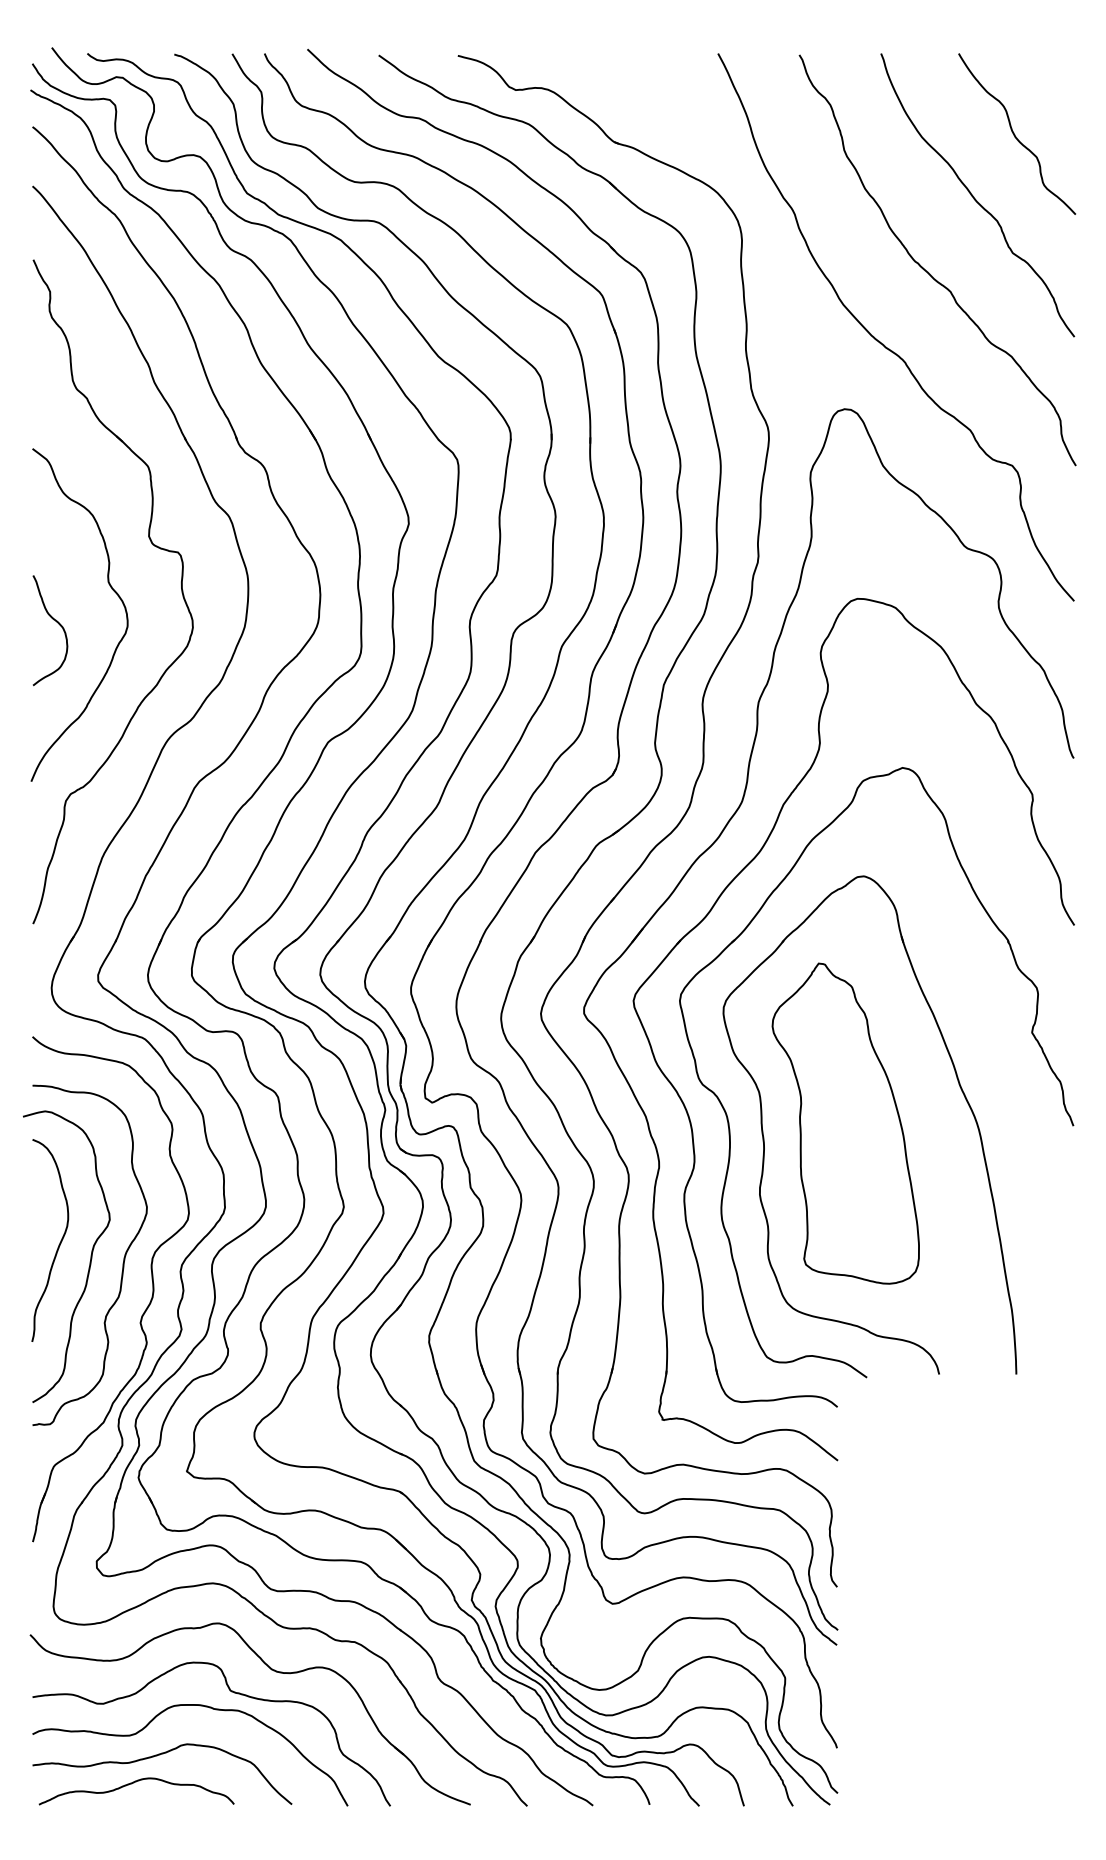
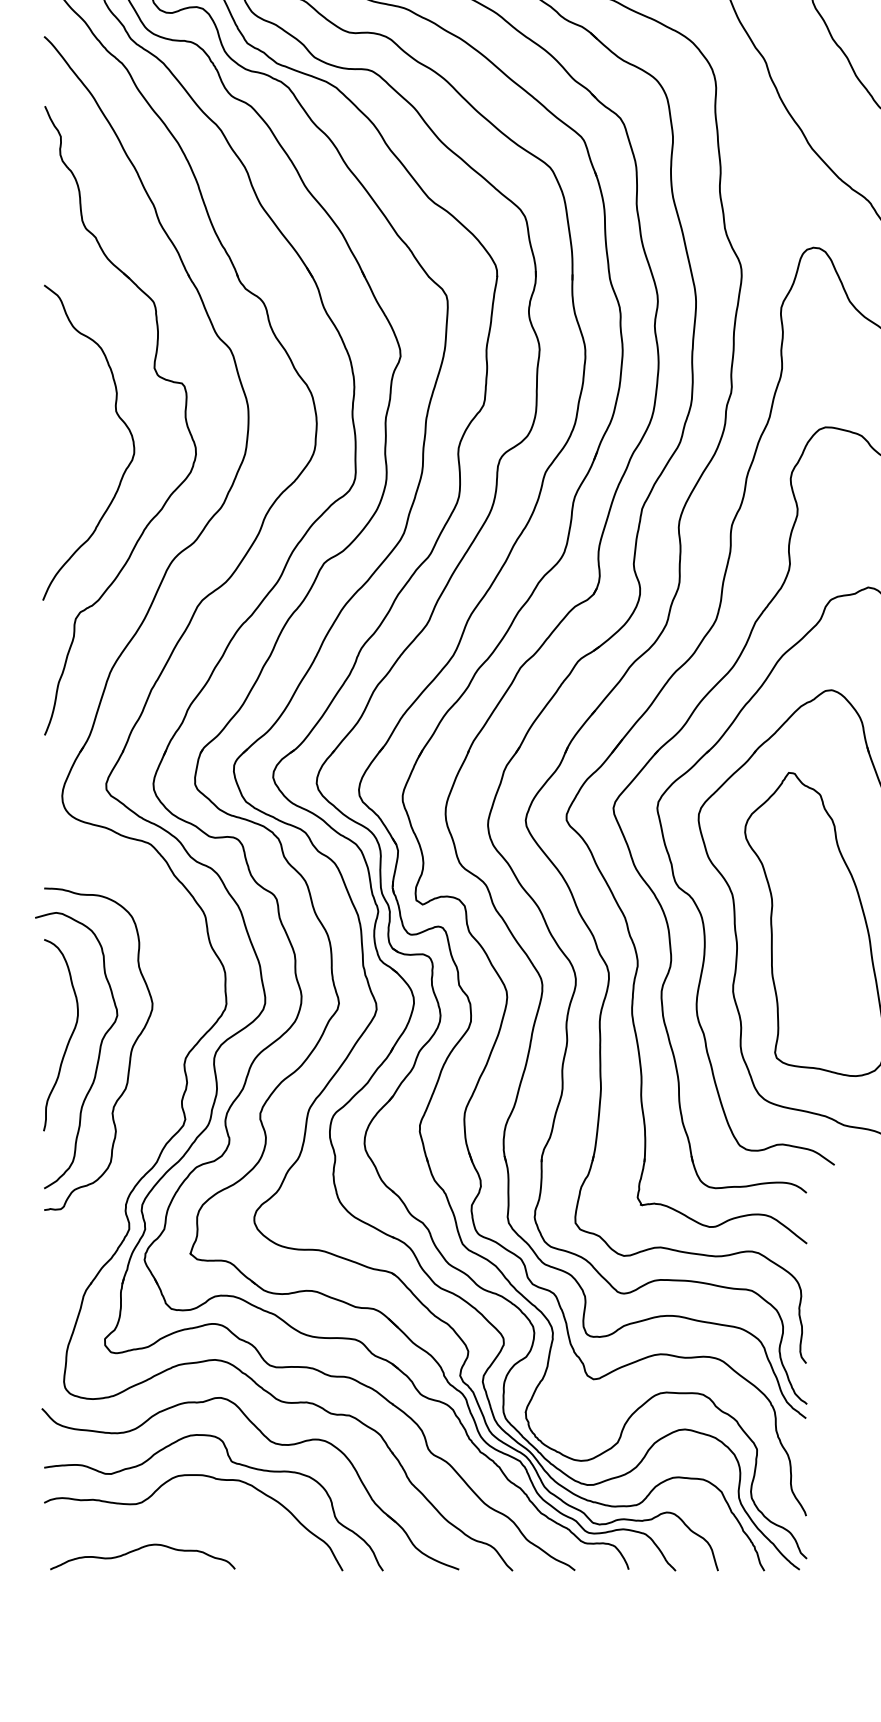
curve: (57, 623) -> (67, 450), removed
part: (144, 1310) -> (150, 1101), removed
curve: (157, 1756) -> (162, 1523), removed

